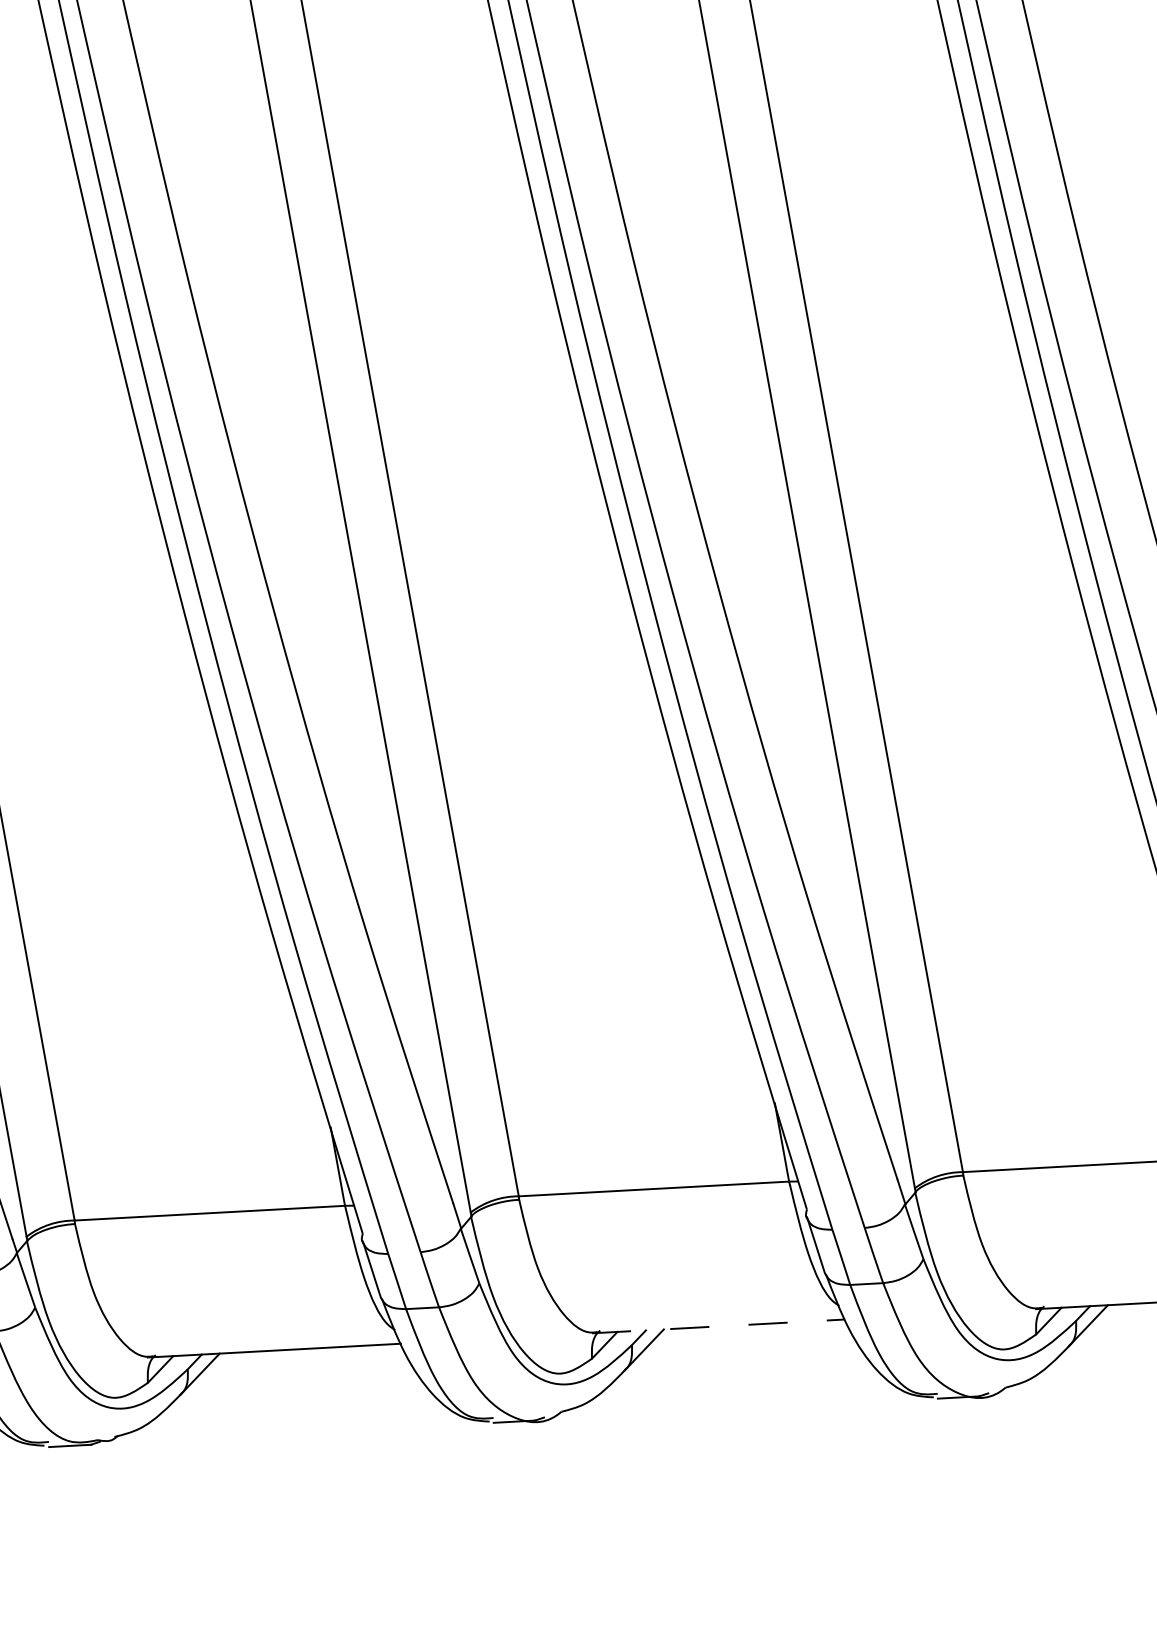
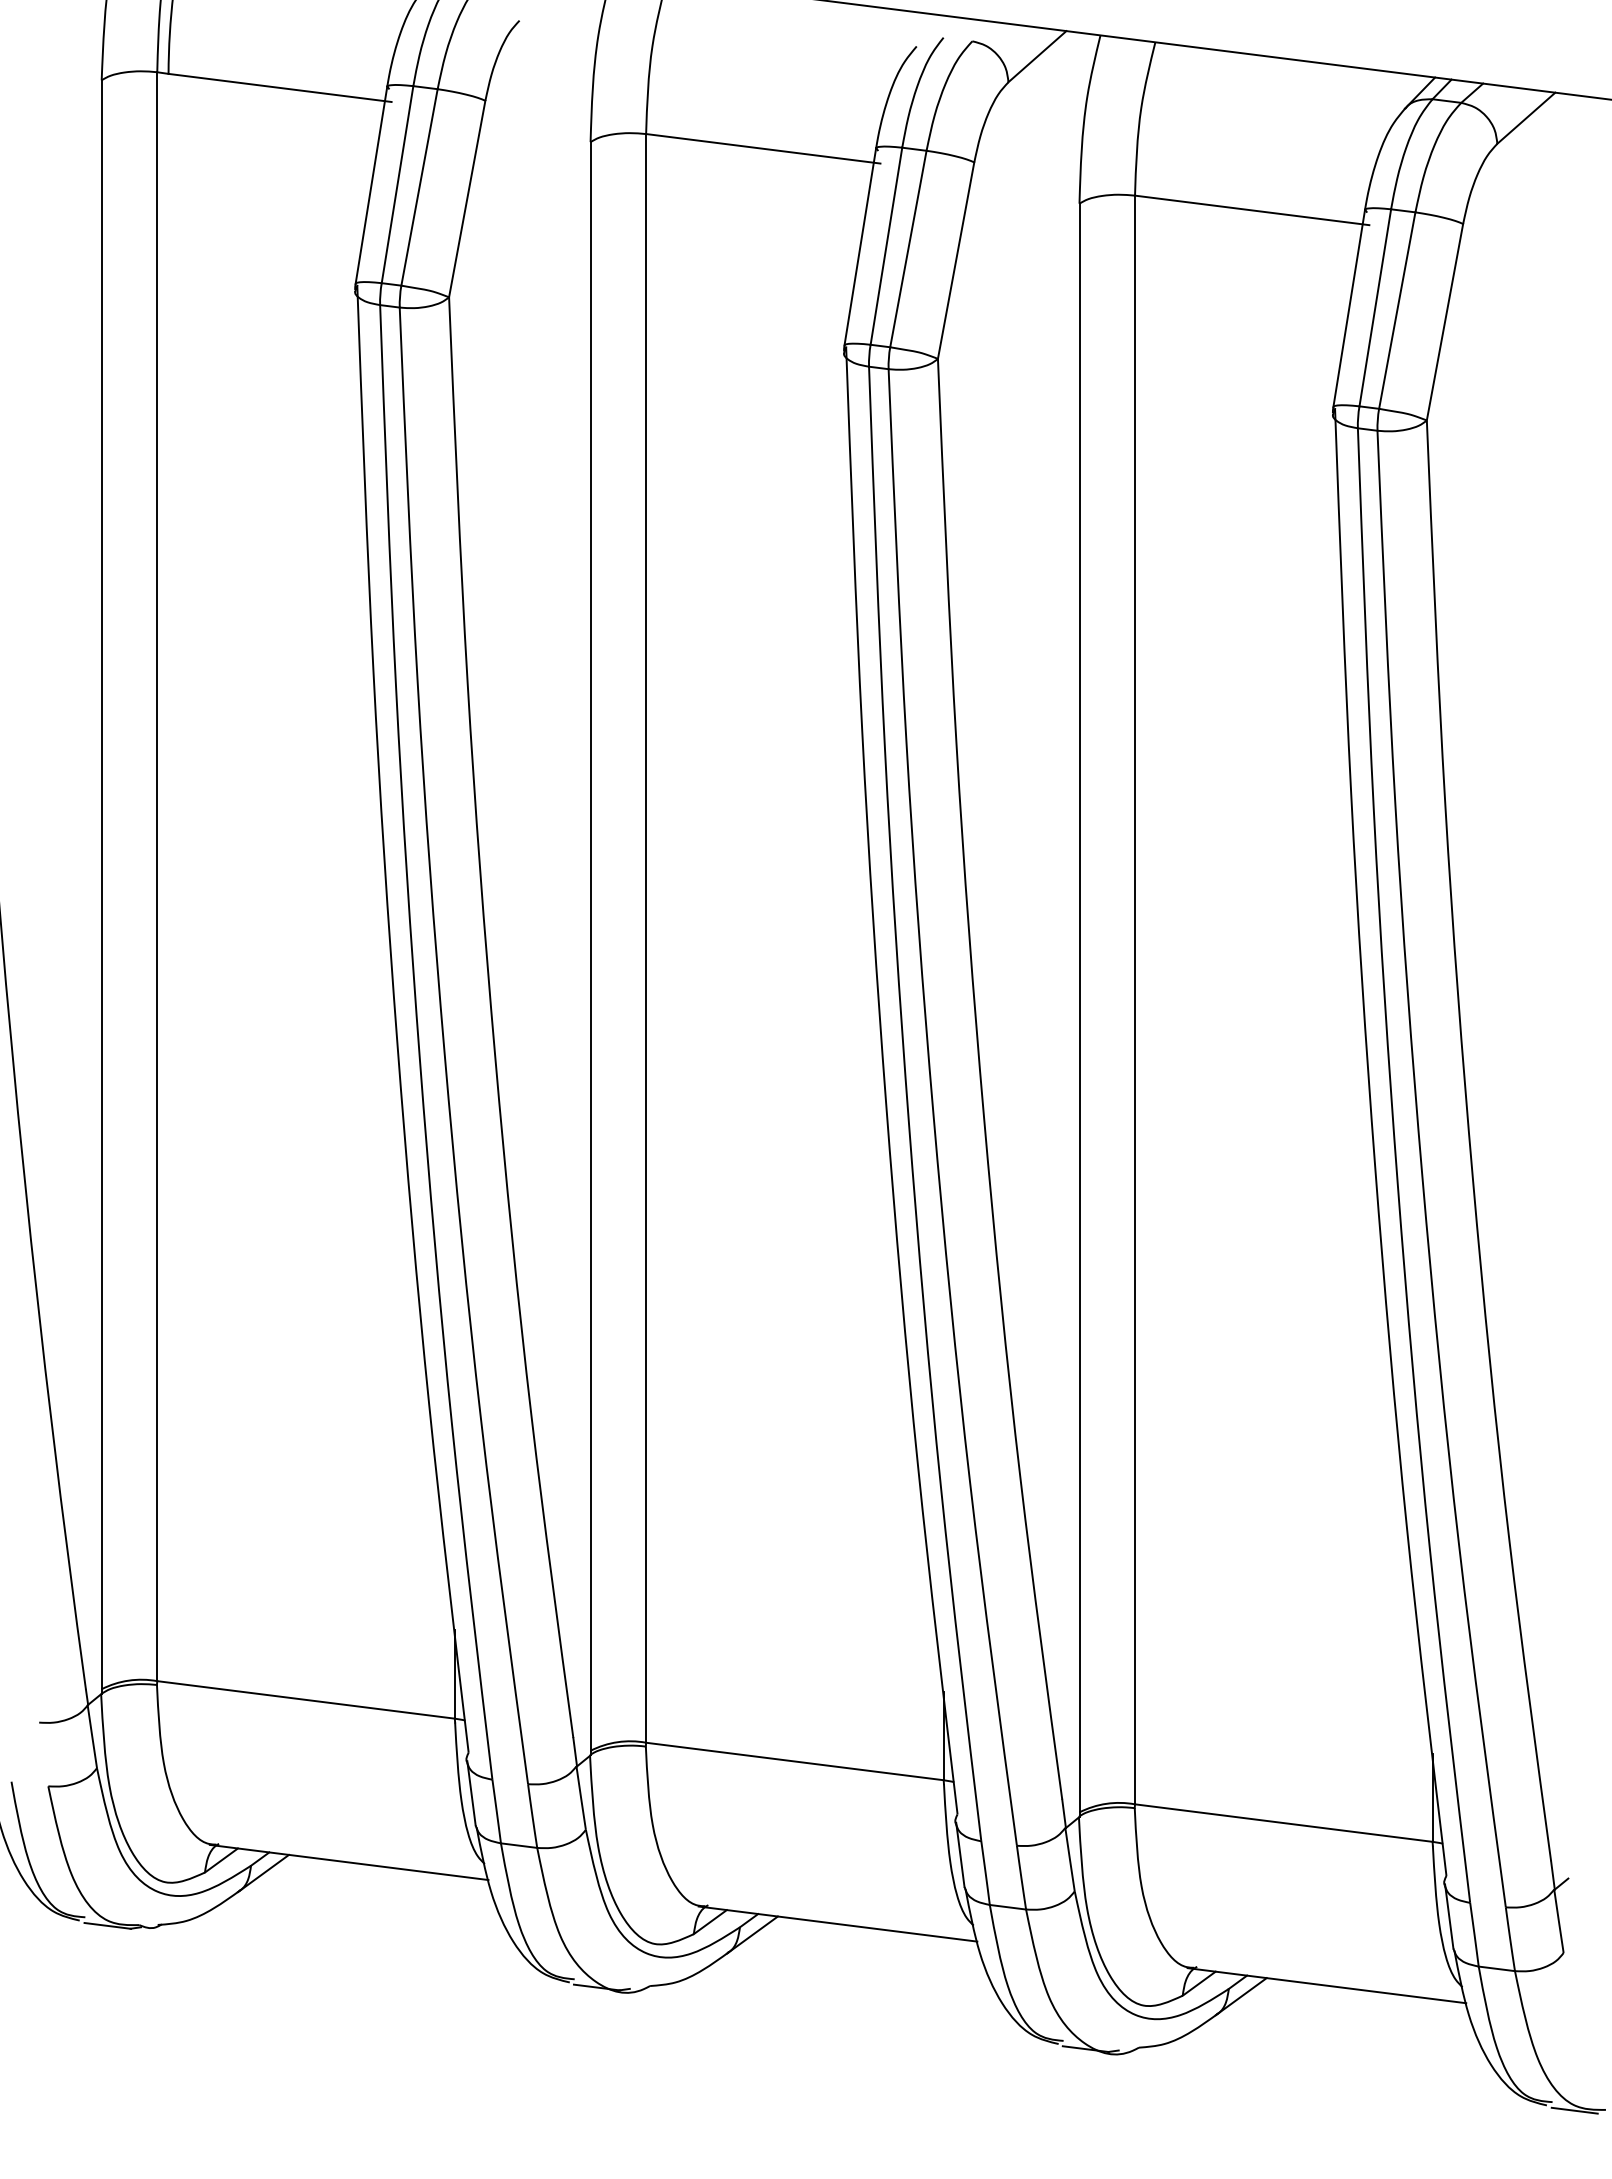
line: (718, 1326) -> (838, 1924), dashed -> solid

